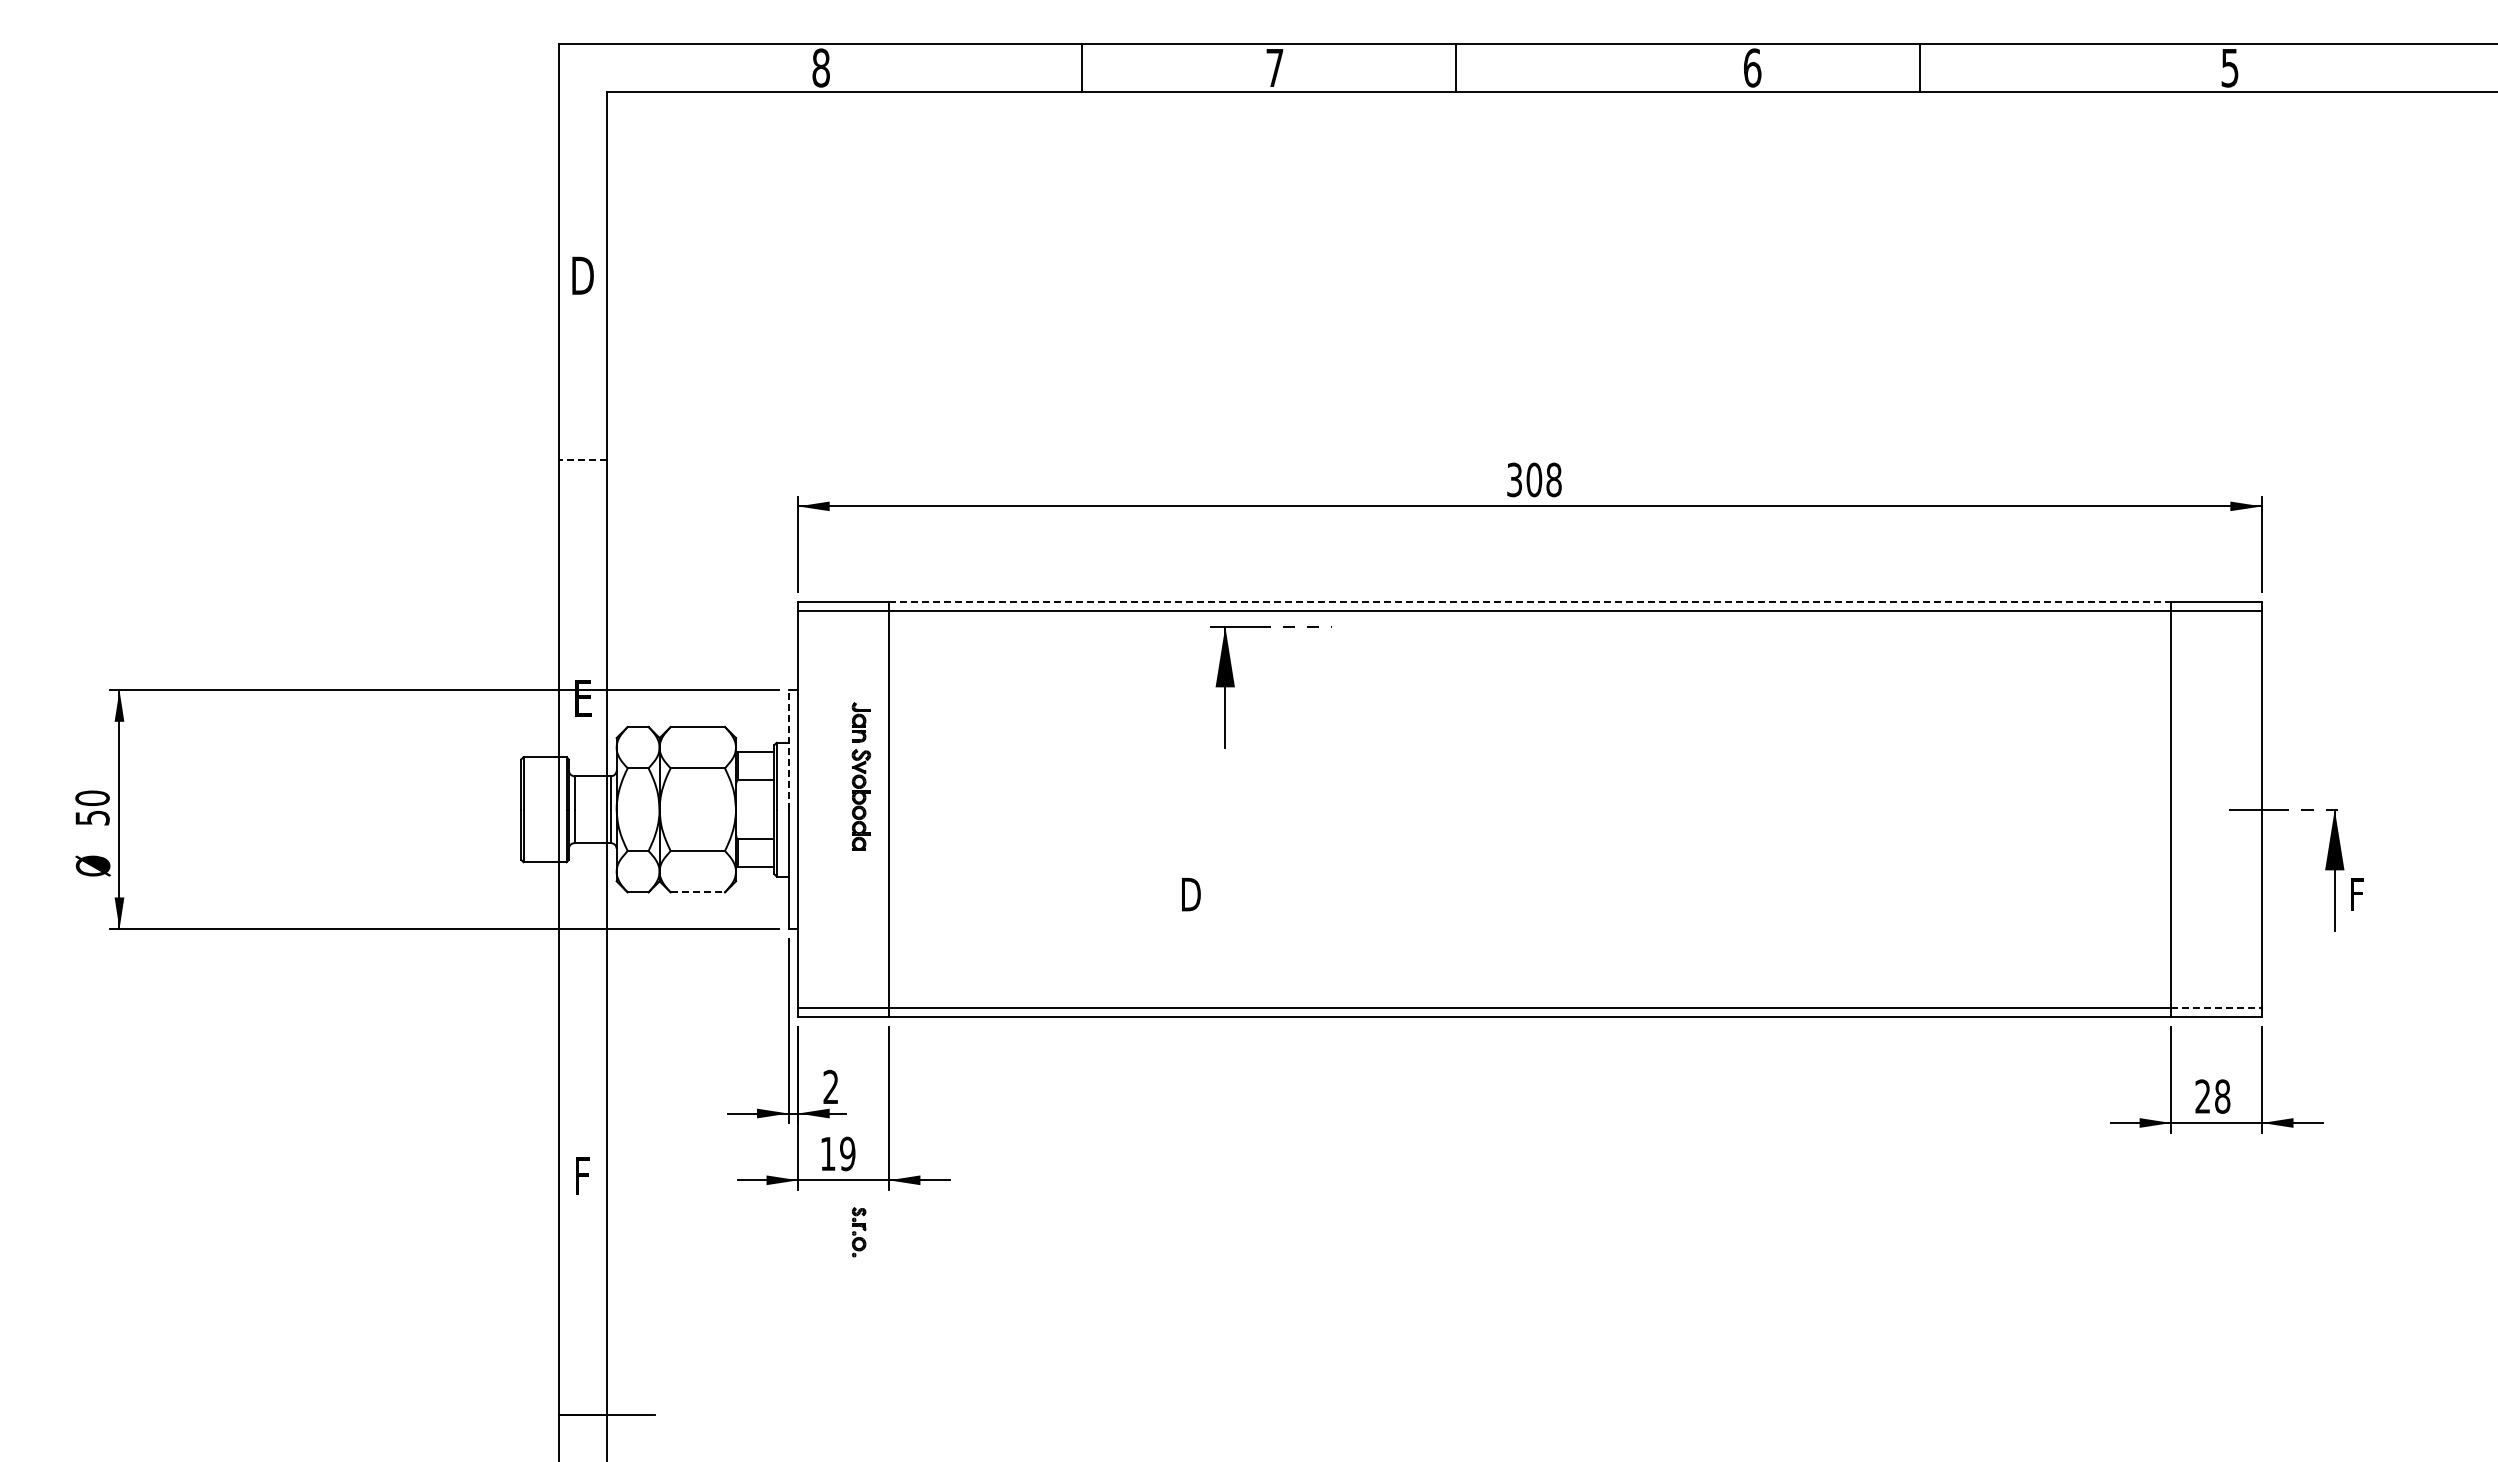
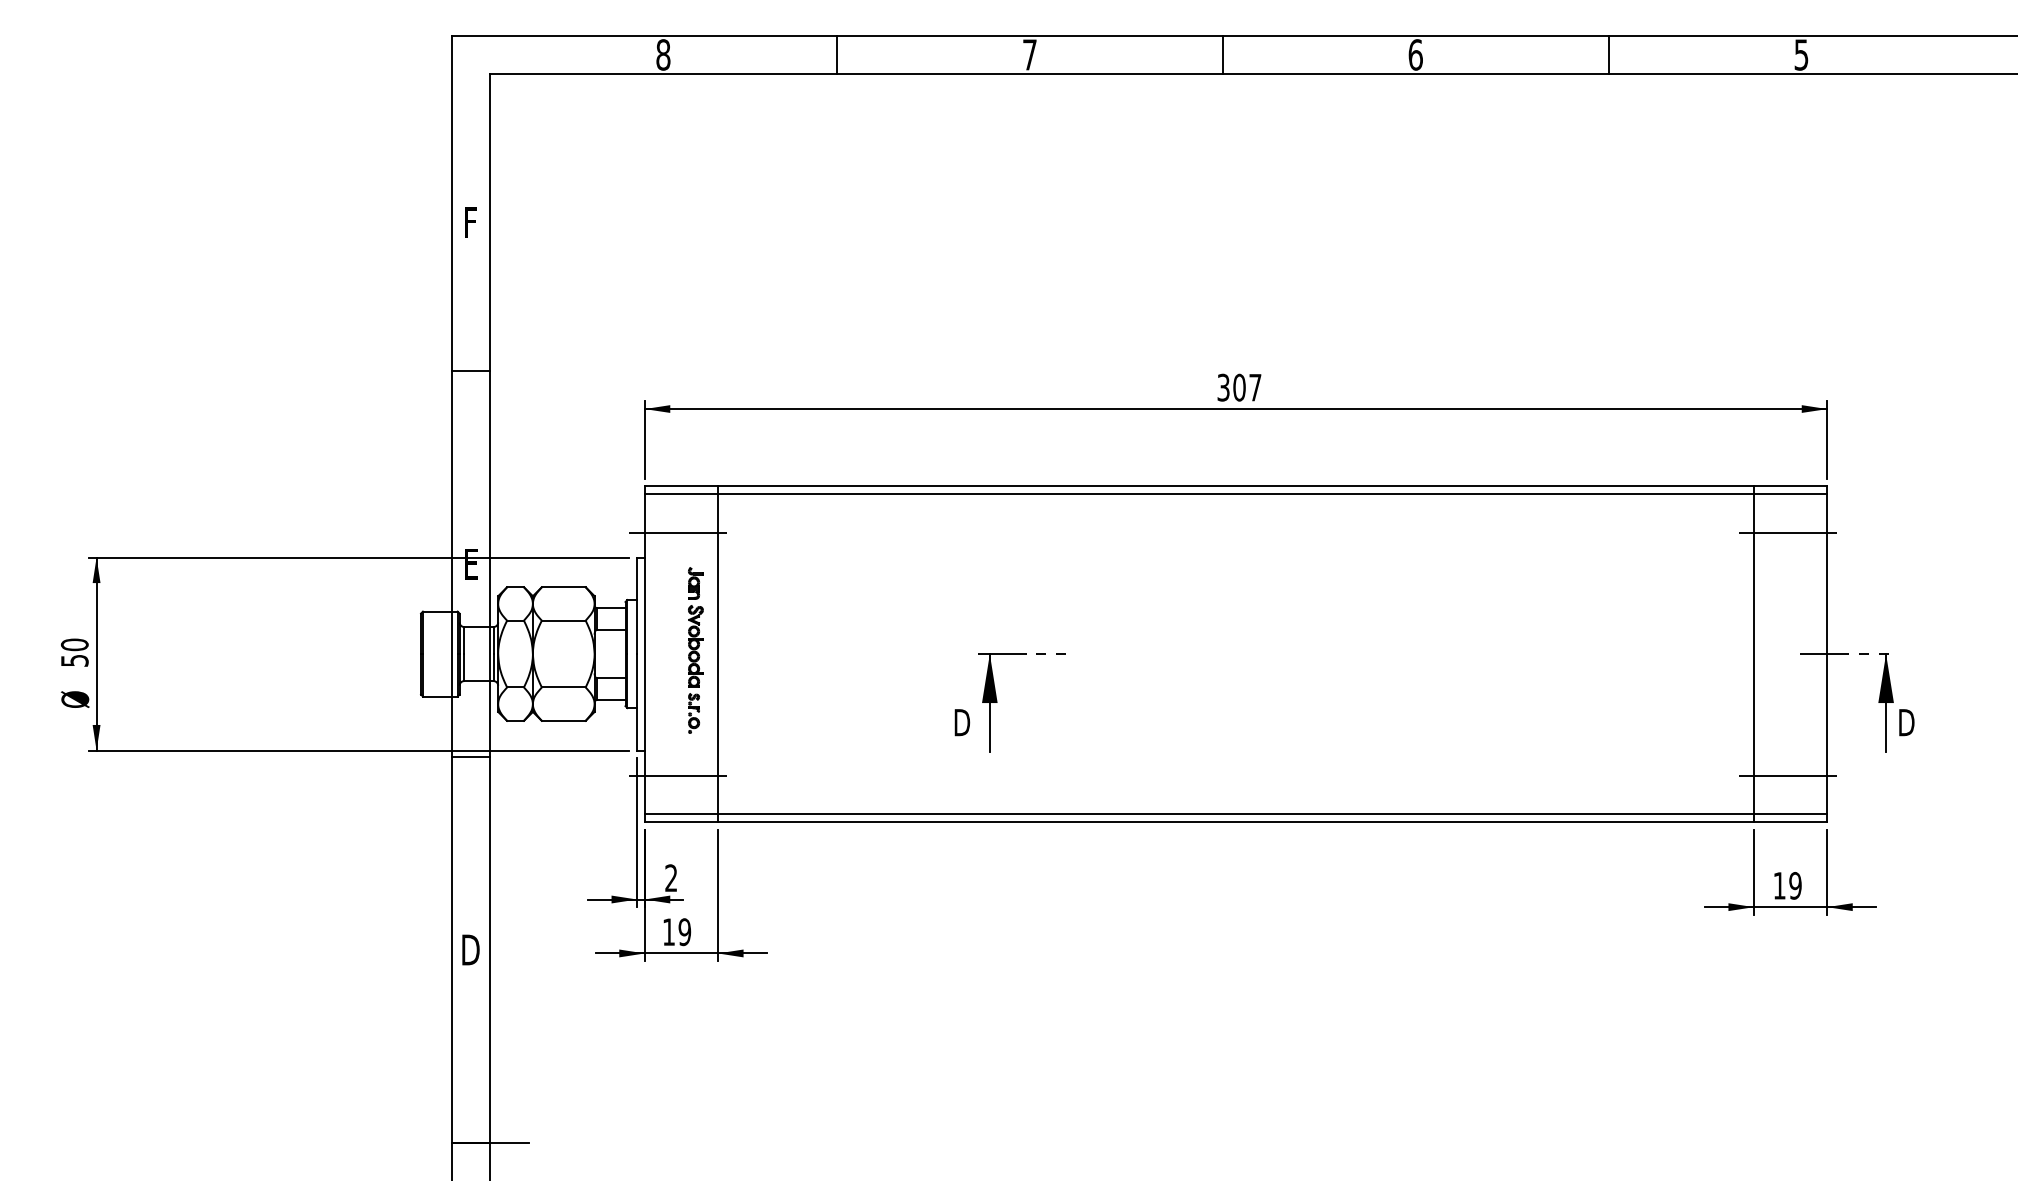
line: (1081, 67) -> (837, 54), moved
line: (1456, 67) -> (1223, 54), moved
line: (1919, 67) -> (1608, 54), moved
text: (582, 275) -> (470, 222), D -> F
line: (582, 459) -> (470, 371), dashed -> solid
text: (1553, 479) -> (1254, 387), 308 -> 307
line: (1530, 601) -> (1236, 485), dashed -> solid
line: (843, 659) -> (681, 532), added
line: (2216, 659) -> (1790, 532), added
part: (1234, 687) -> (997, 703), moved
line: (788, 750) -> (637, 606), dashed -> solid
line: (698, 892) -> (564, 720), dashed -> solid
text: (2360, 894) -> (1906, 722), F -> D
line: (582, 937) -> (470, 757), added
line: (843, 960) -> (681, 775), added
line: (2216, 960) -> (1790, 775), added
line: (2217, 1007) -> (1791, 813), dashed -> solid
text: (2212, 1096) -> (1787, 885), 28 -> 19
text: (582, 1175) -> (470, 949), F -> D
part: (859, 1232) -> (694, 713), moved

